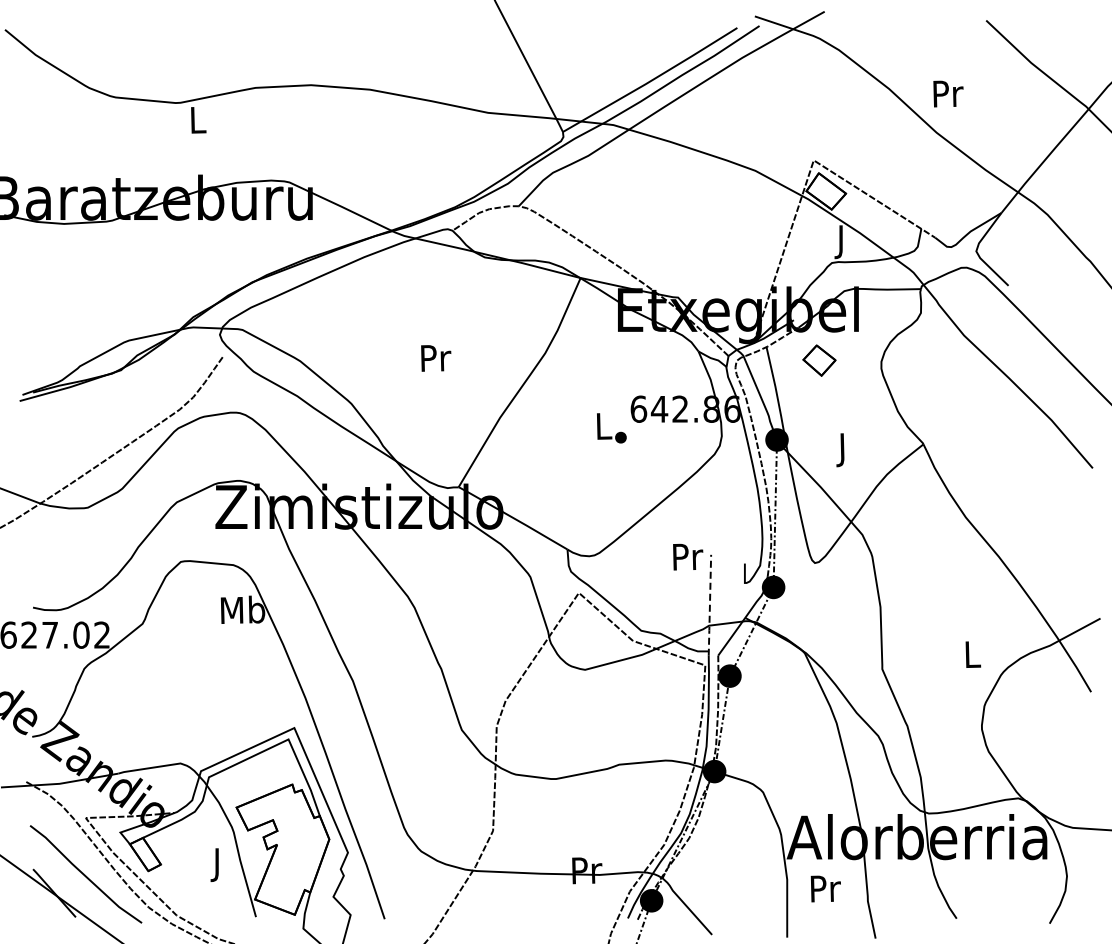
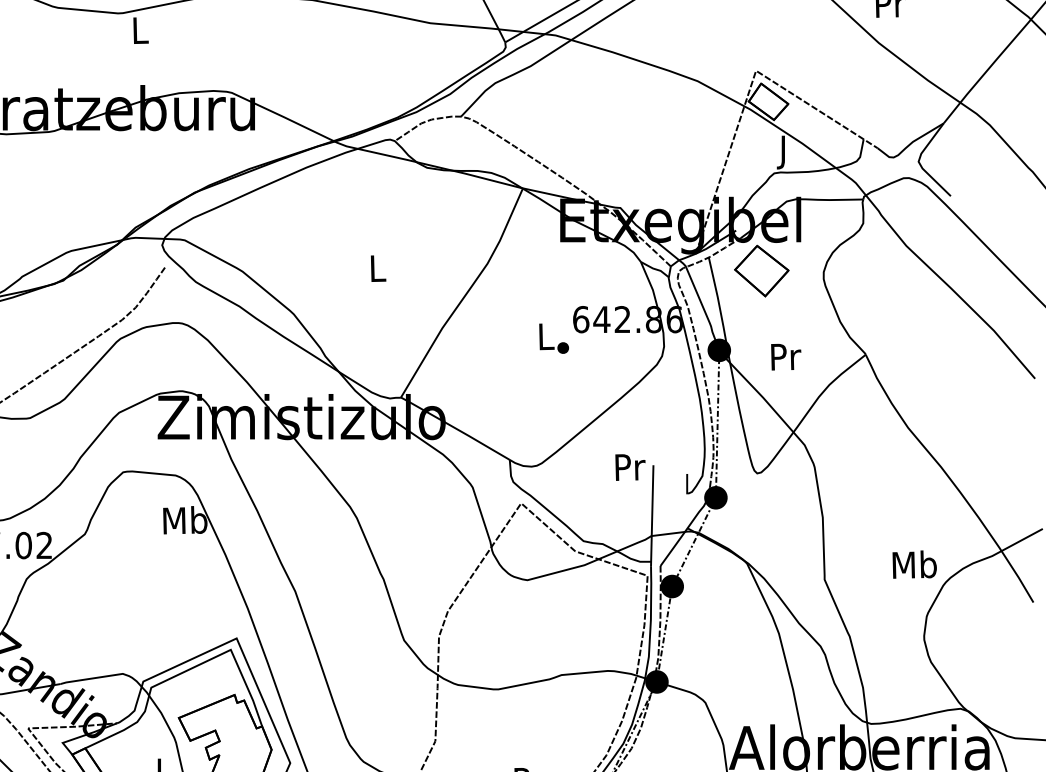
text: (436, 358) -> (378, 268), Pr -> L
part: (819, 360) -> (761, 270), size x1.67
text: (843, 450) -> (785, 360), J -> Pr
line: (709, 605) -> (651, 515), dashed -> solid
text: (972, 654) -> (914, 564), L -> Mb

